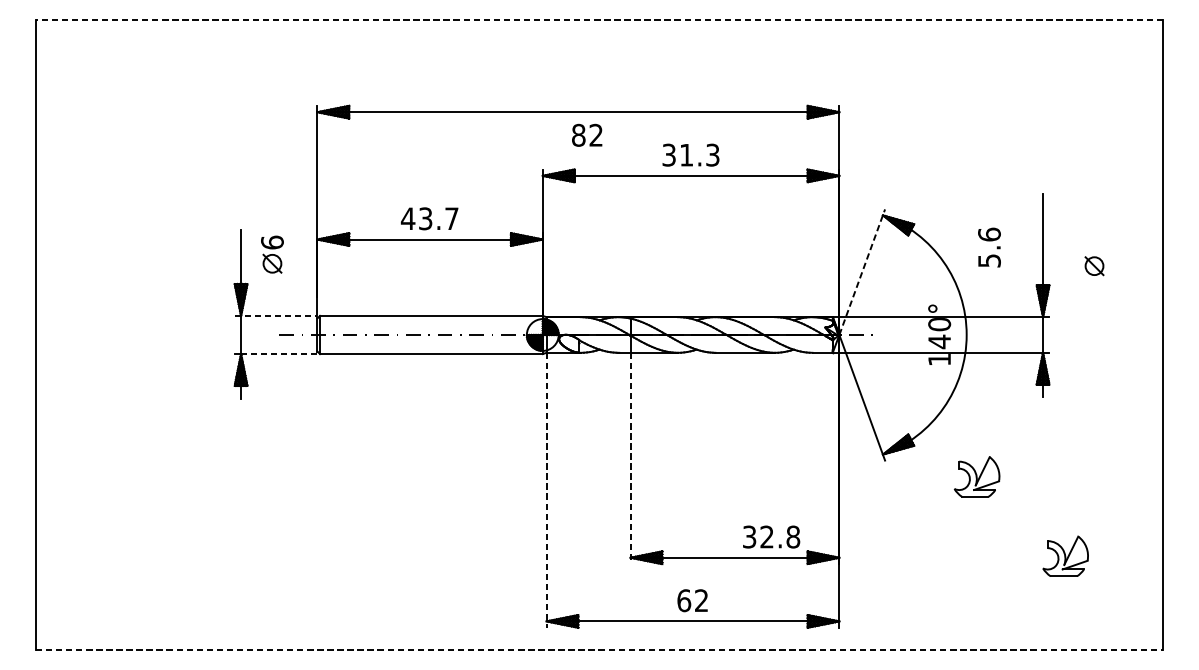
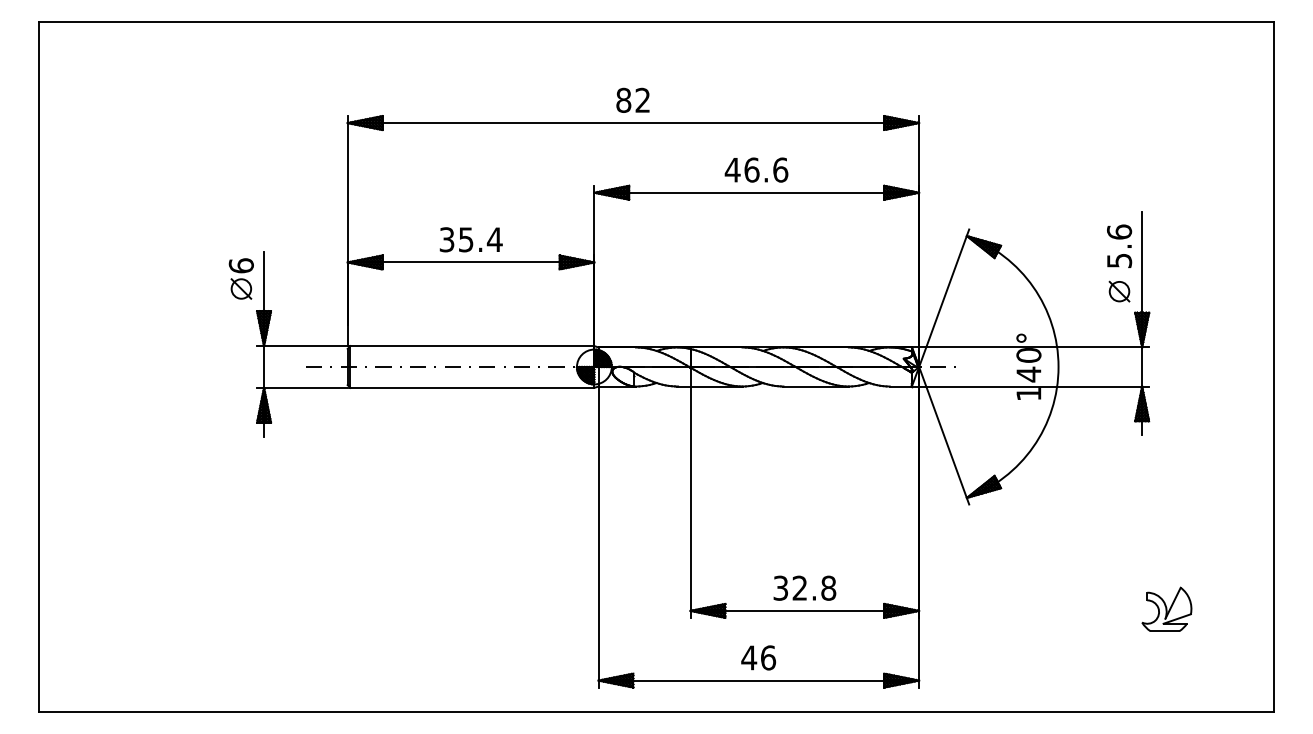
line: (599, 20) -> (656, 22), dashed -> solid
text: (586, 134) -> (632, 99), moved
text: (690, 154) -> (756, 169), 31.3 -> 46.6
text: (429, 218) -> (470, 239), 43.7 -> 35.4
text: (989, 246) -> (1119, 245), moved
part: (271, 254) -> (240, 278), moved
part: (1094, 266) -> (1119, 291), moved
line: (862, 271) -> (944, 297), dashed -> solid
line: (276, 316) -> (302, 346), dashed -> solid
line: (278, 353) -> (305, 387), dashed -> solid
line: (630, 458) -> (690, 502), dashed -> solid
part: (976, 476) -> (1069, 521), removed
line: (546, 490) -> (598, 537), dashed -> solid
text: (771, 536) -> (804, 587), moved
text: (692, 600) -> (758, 657), 62 -> 46
line: (599, 649) -> (656, 711), dashed -> solid

